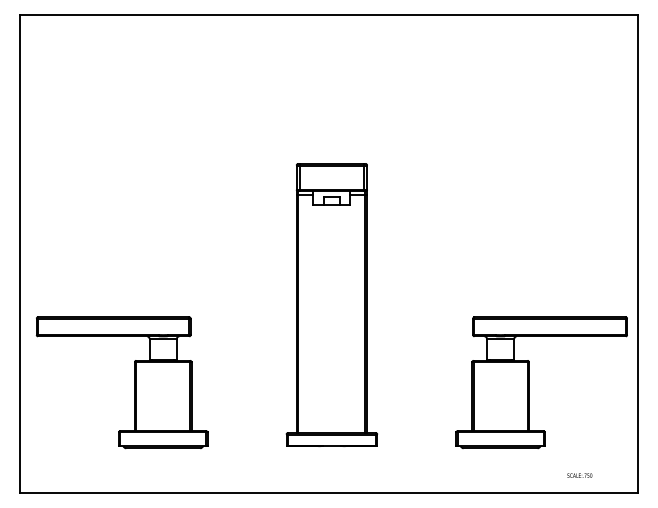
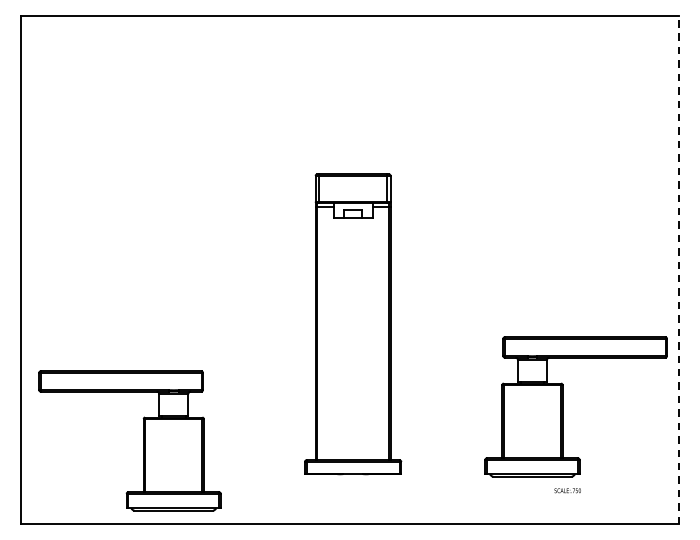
line: (638, 254) -> (679, 270), solid -> dashed
part: (134, 382) -> (143, 440), moved
text: (579, 475) -> (567, 490), moved

